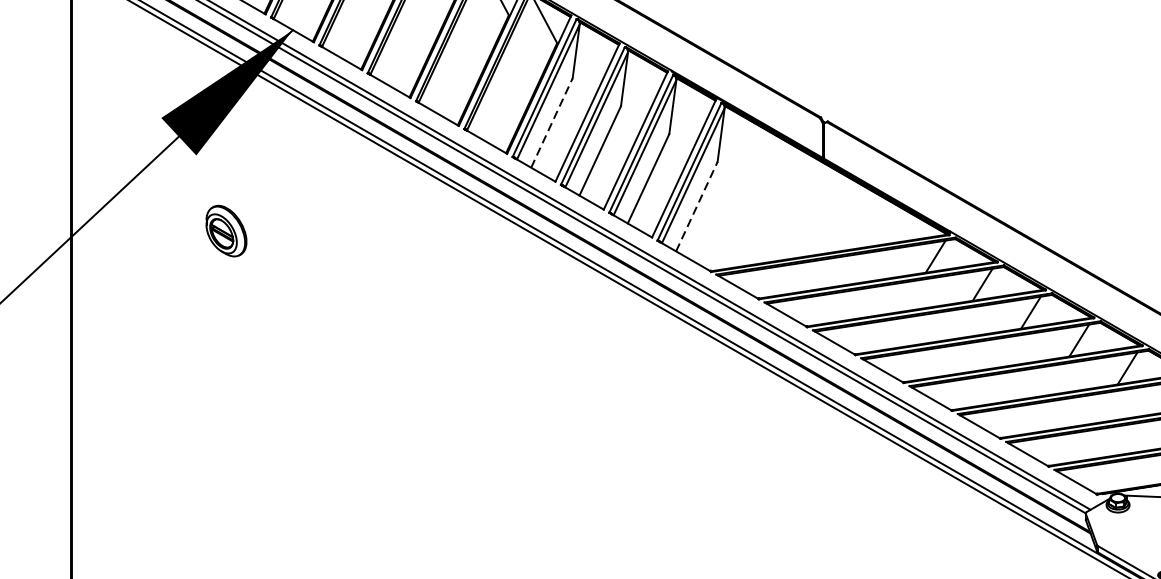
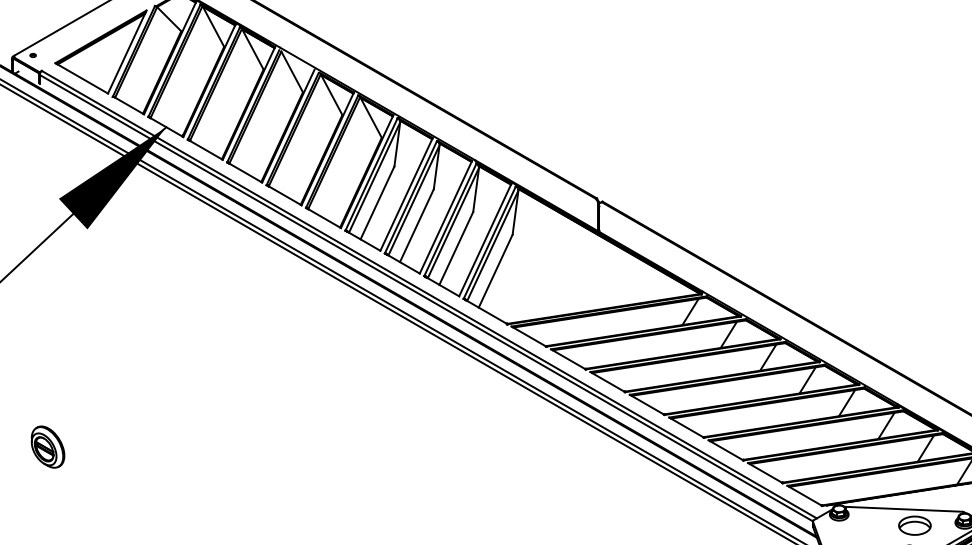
line: (551, 122) -> (377, 202), dashed -> solid
line: (696, 205) -> (495, 270), dashed -> solid
part: (225, 230) -> (47, 446), moved

